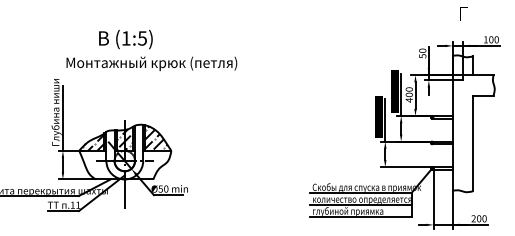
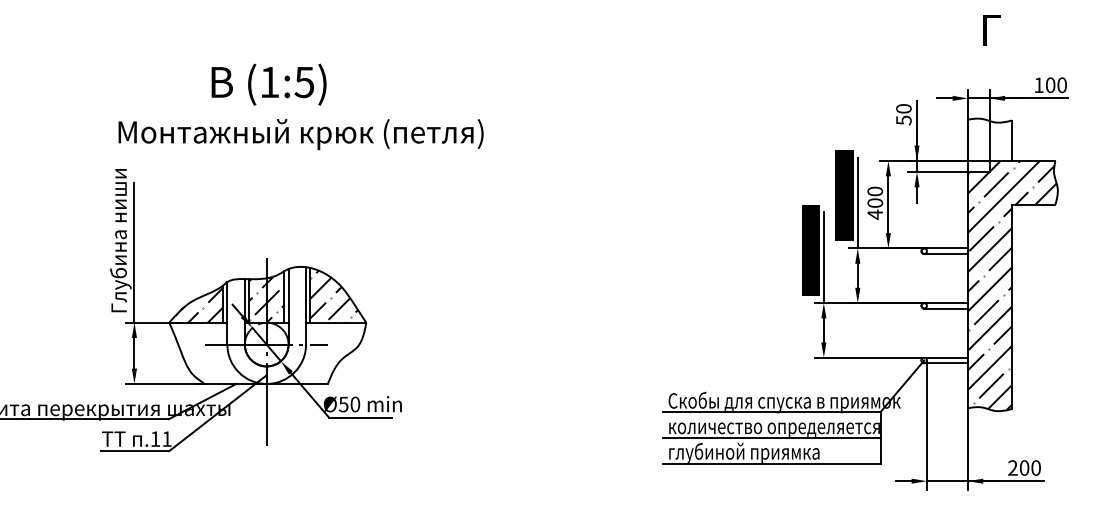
text: (151, 63) -> (300, 133), moved
hatch: (473, 133) -> (1012, 285), added

